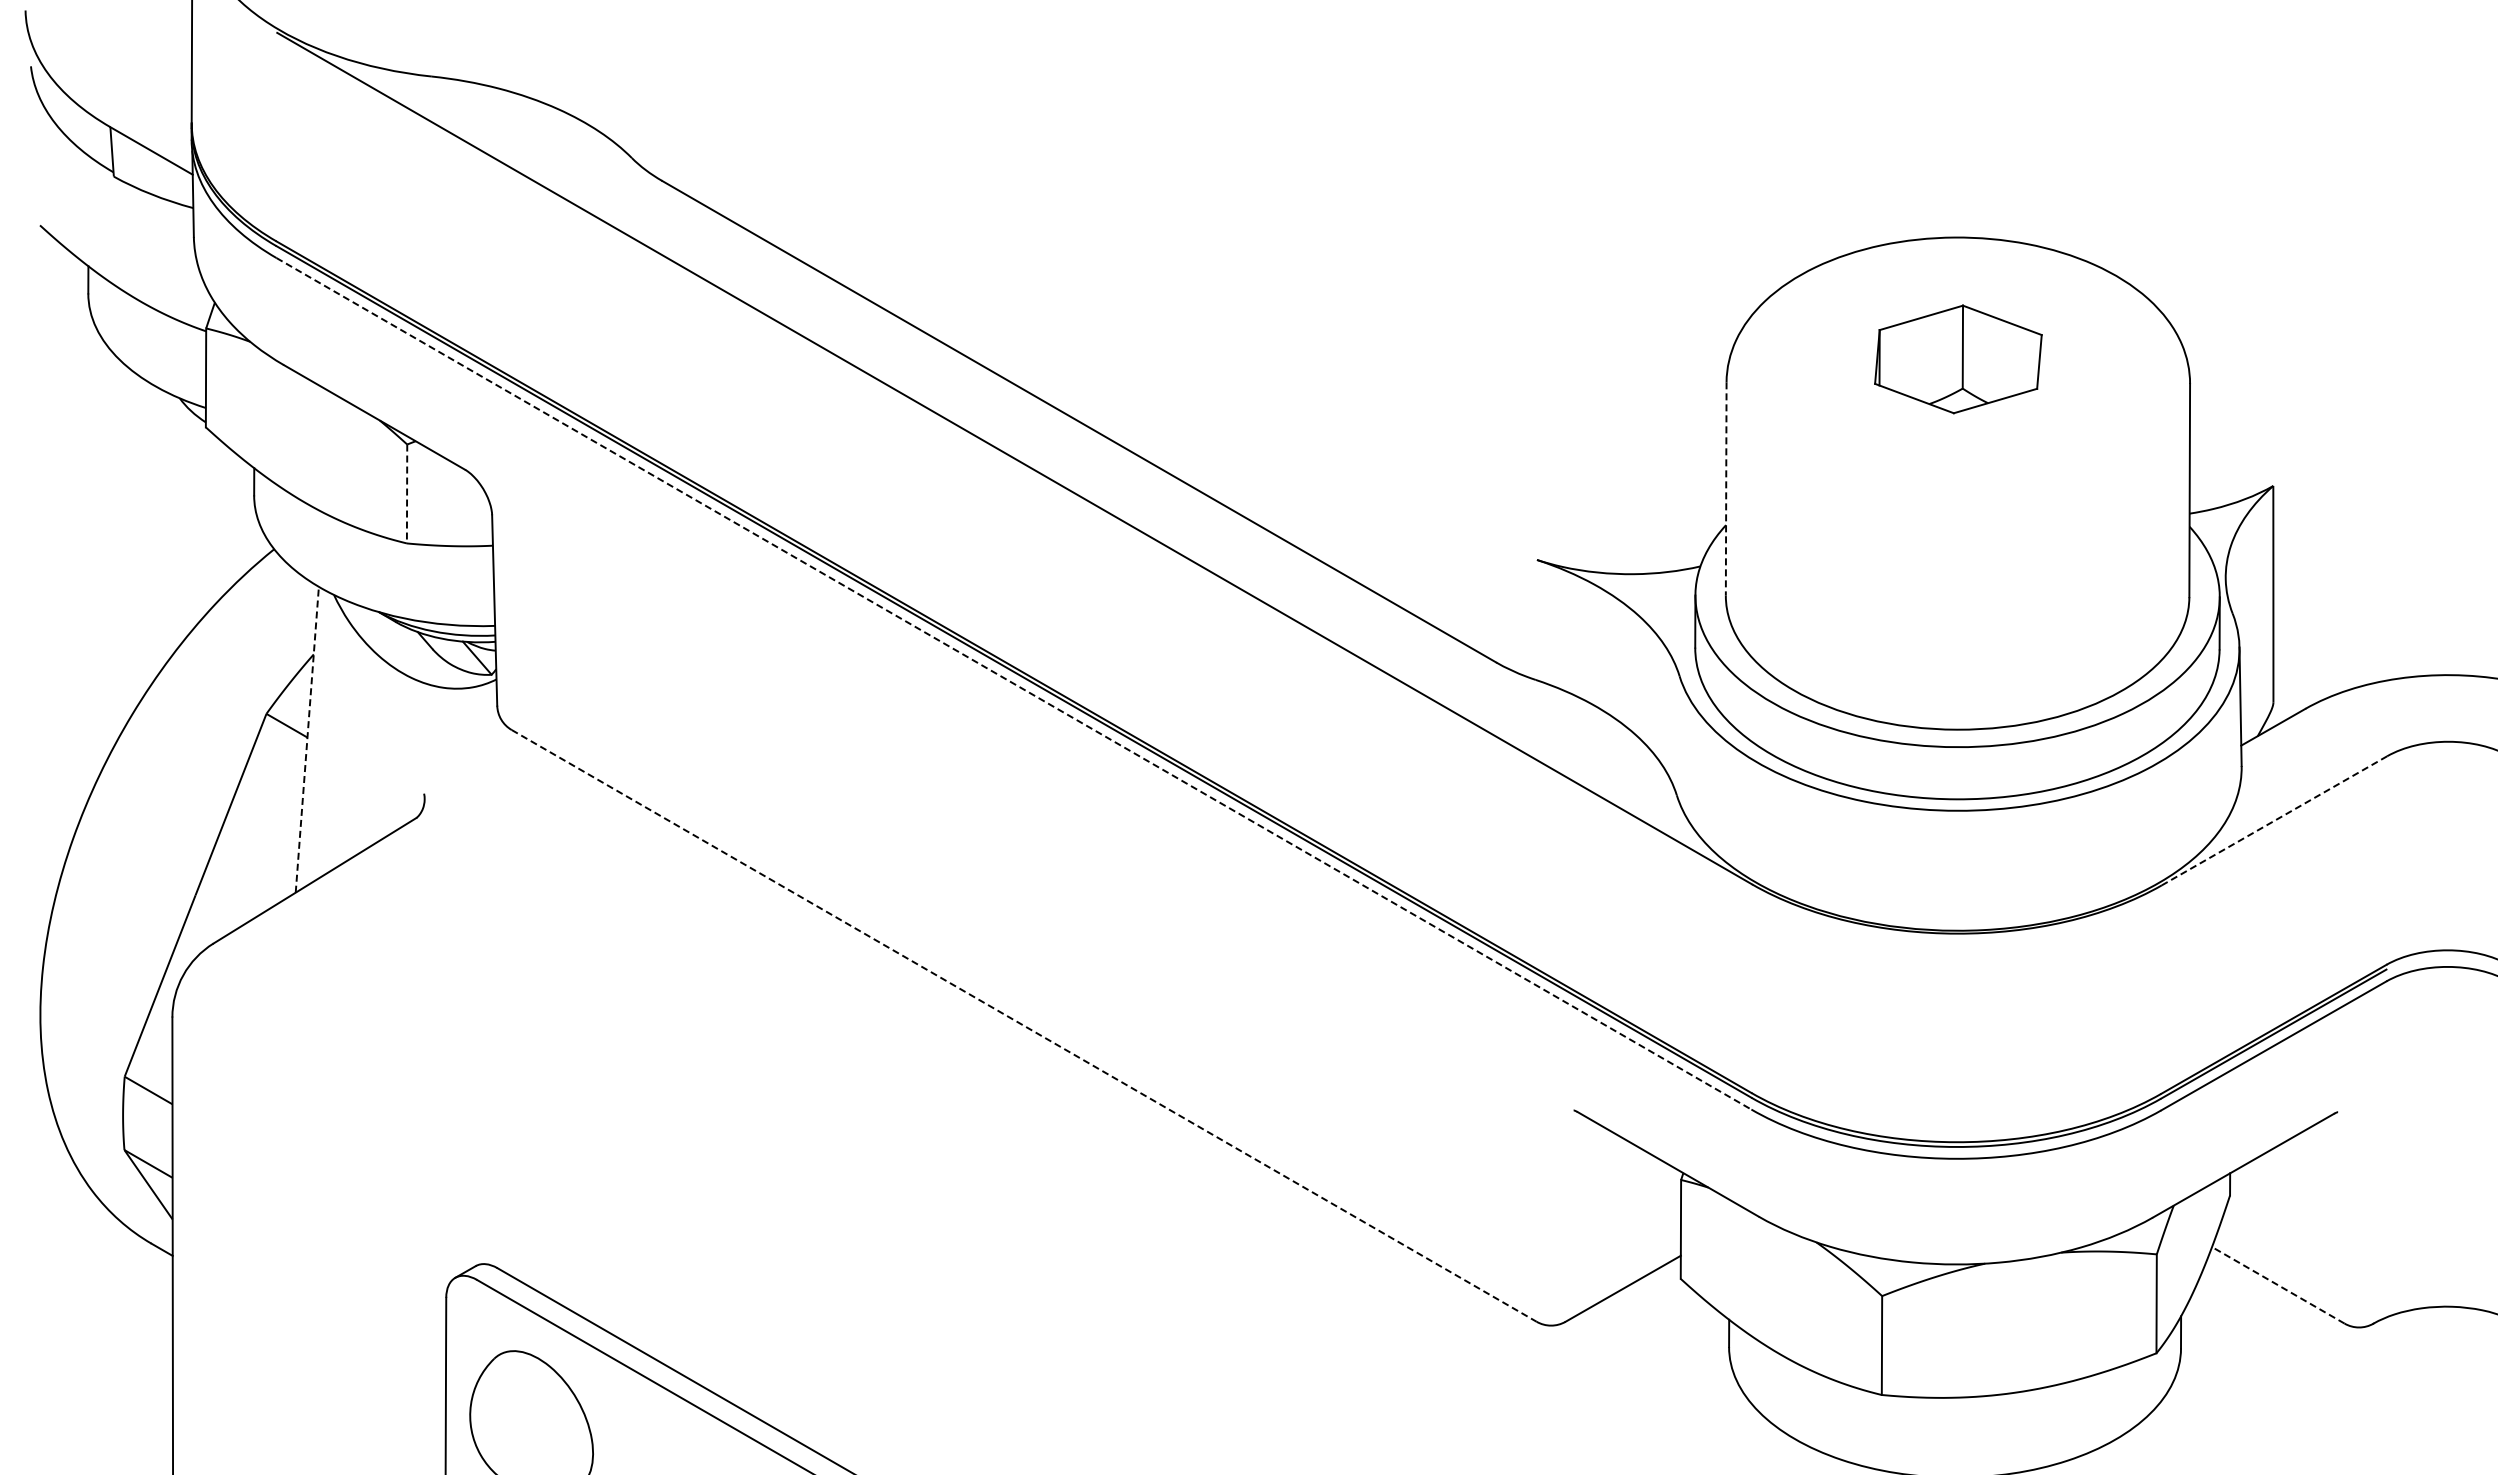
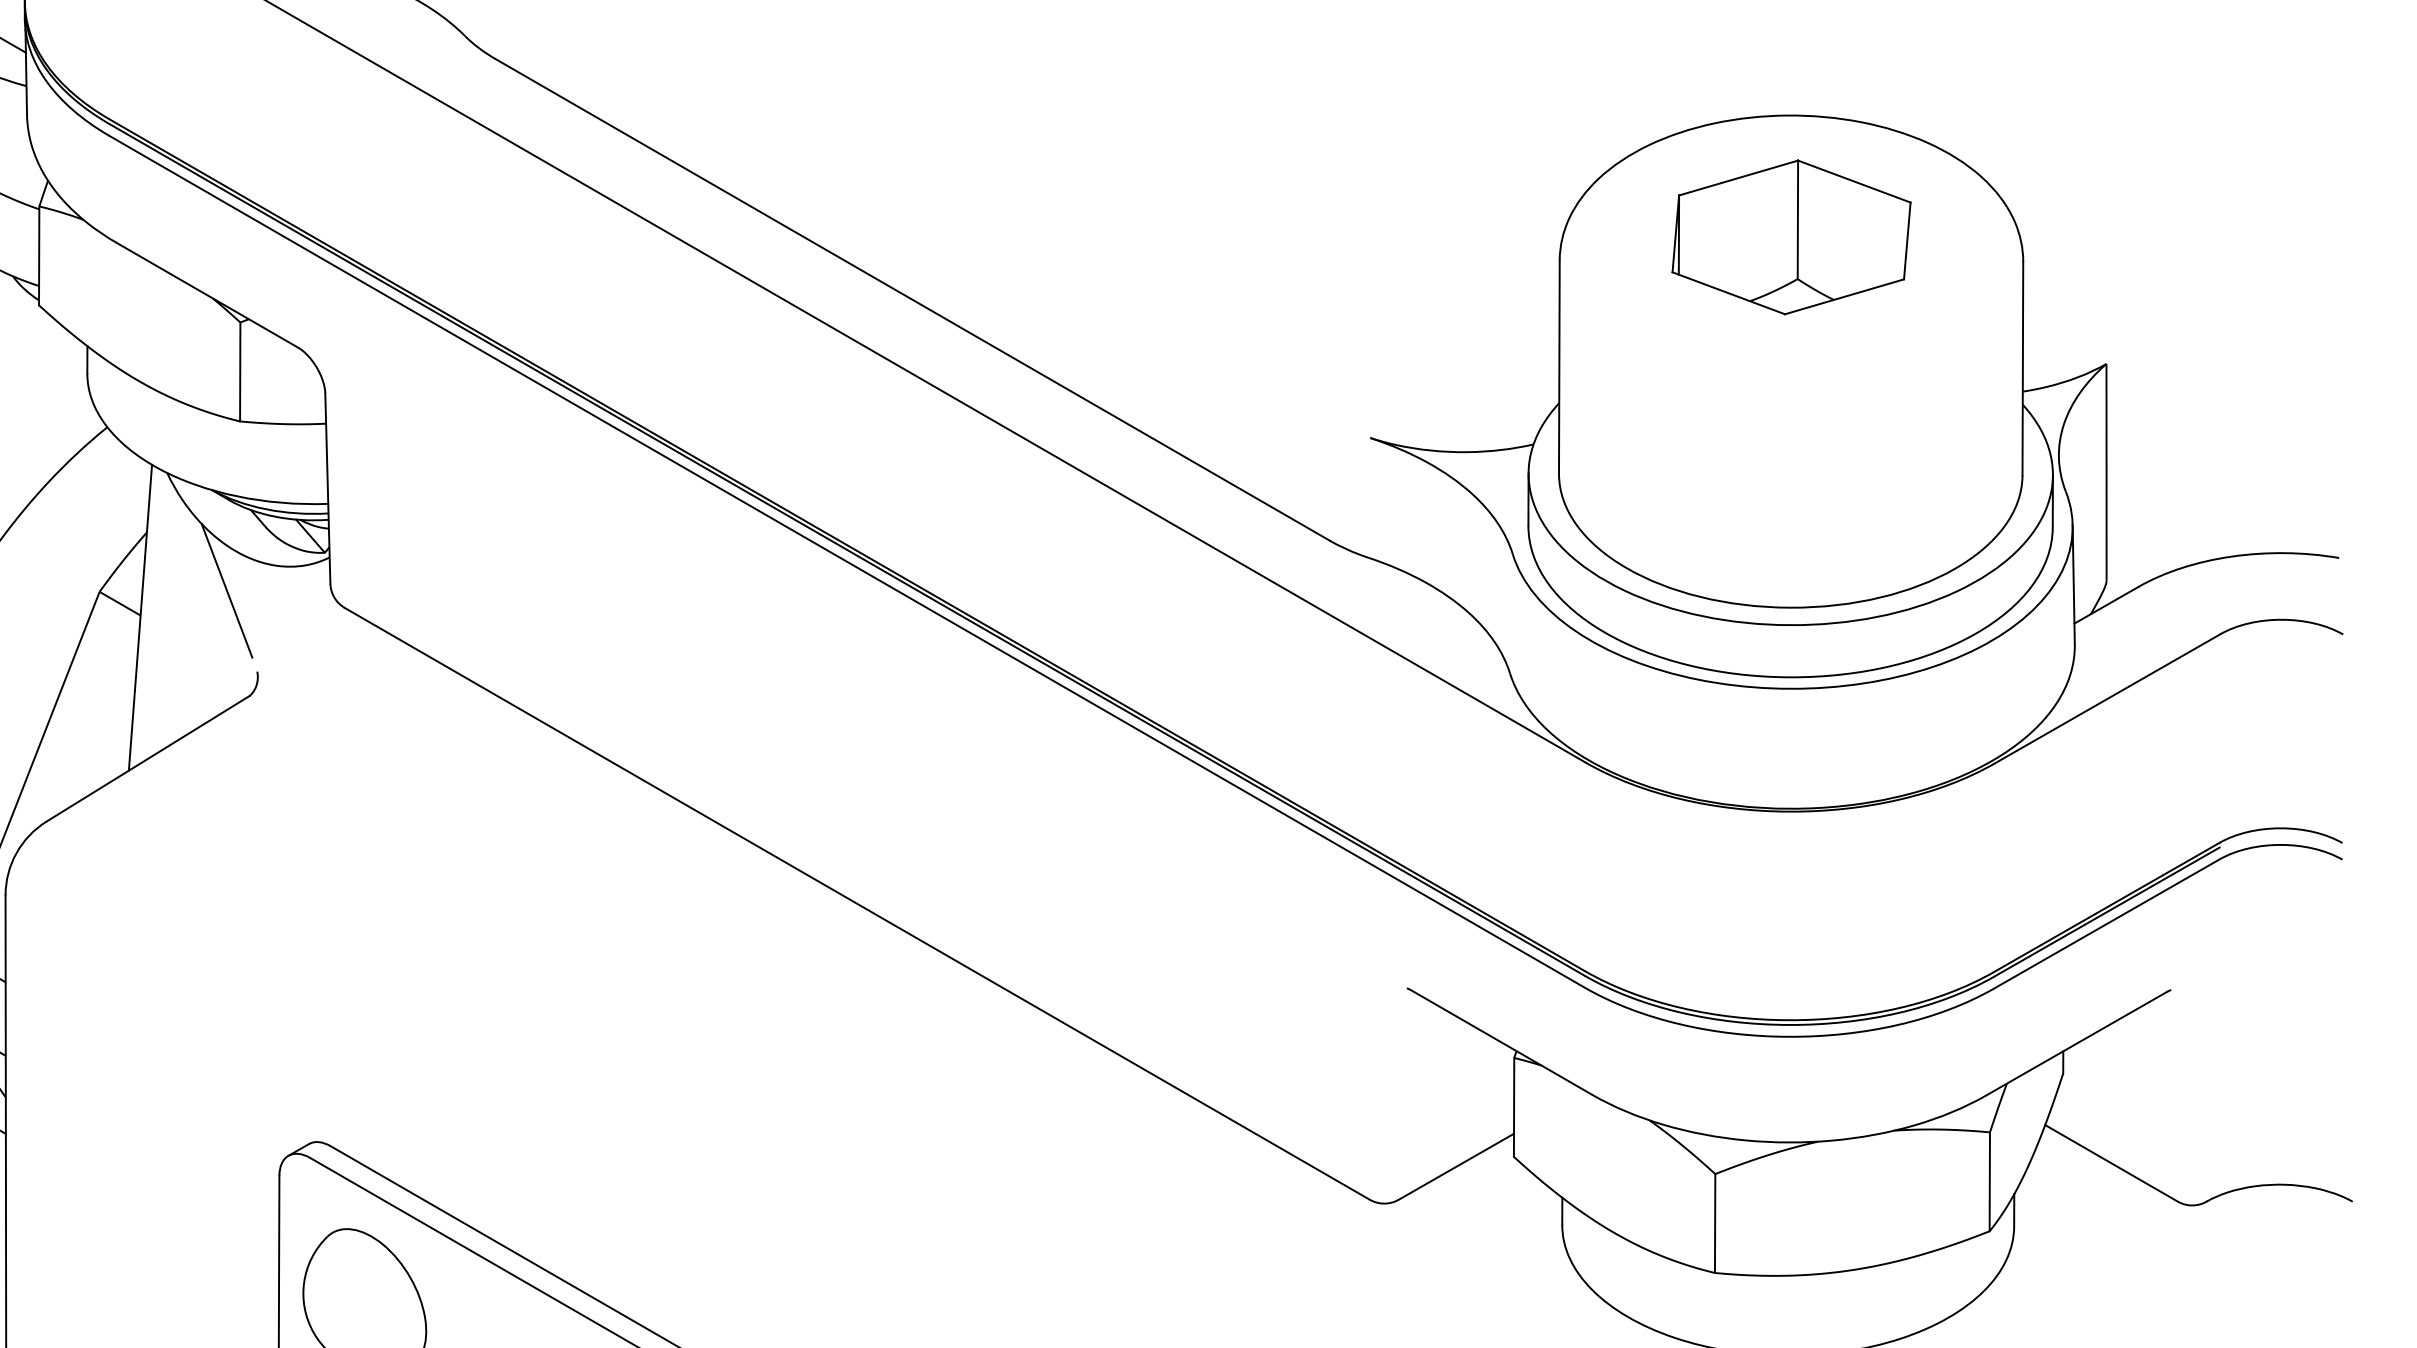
part: (1958, 359) -> (1791, 237), size x1.43
line: (1726, 489) -> (1559, 367), dashed -> solid
line: (407, 494) -> (240, 372), dashed -> solid
line: (1013, 683) -> (846, 561), dashed -> solid
line: (393, 712) -> (226, 590), added
line: (307, 739) -> (140, 617), dashed -> solid
line: (2274, 820) -> (2107, 698), dashed -> solid
line: (1024, 1025) -> (857, 903), dashed -> solid
line: (2278, 1285) -> (2111, 1163), dashed -> solid

